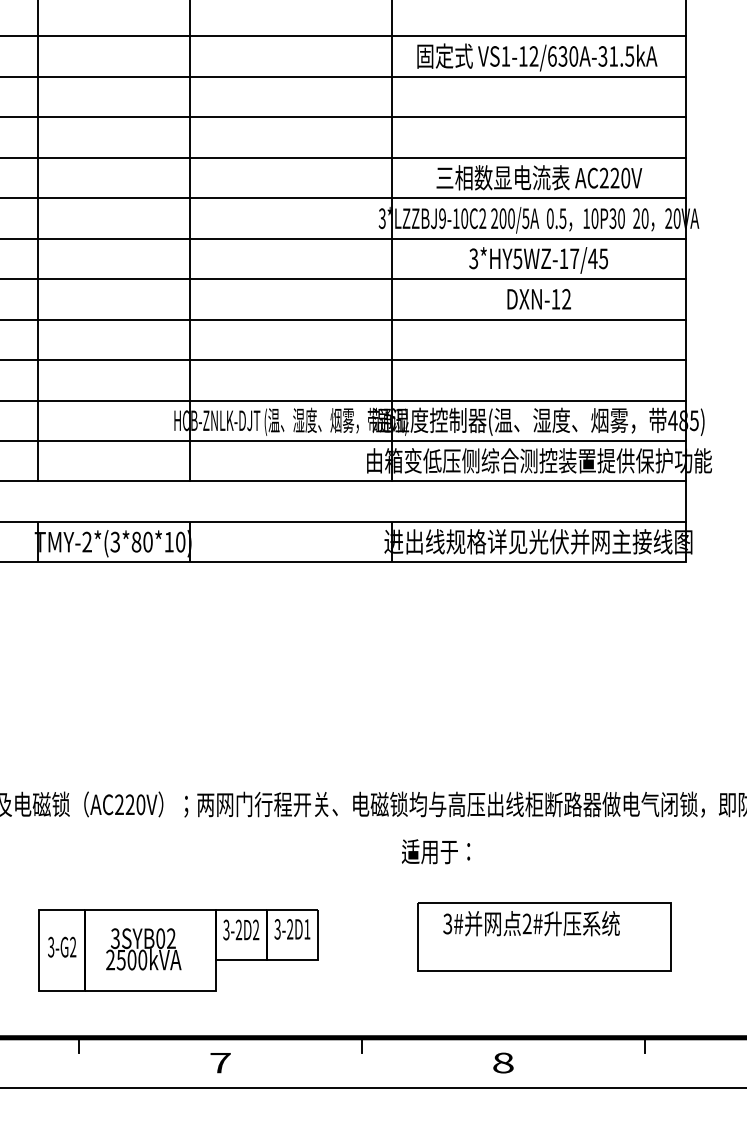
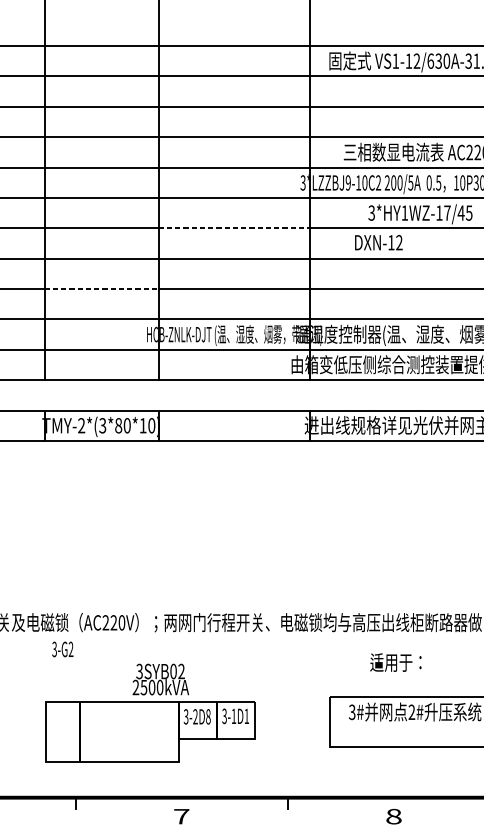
text: (517, 258) -> (404, 212), 3*HY5WZ-17/45 -> 3*HY1WZ-17/45
line: (291, 279) -> (234, 228), solid -> dashed
text: (538, 299) -> (378, 242), moved
line: (113, 360) -> (101, 289), solid -> dashed
text: (436, 851) -> (396, 662), moved
text: (256, 929) -> (208, 716), 3-2D2 -> 3-2D8
text: (290, 929) -> (234, 716), 3-2D1 -> 3-1D1
text: (62, 946) -> (63, 648), moved
text: (143, 949) -> (160, 679), moved

